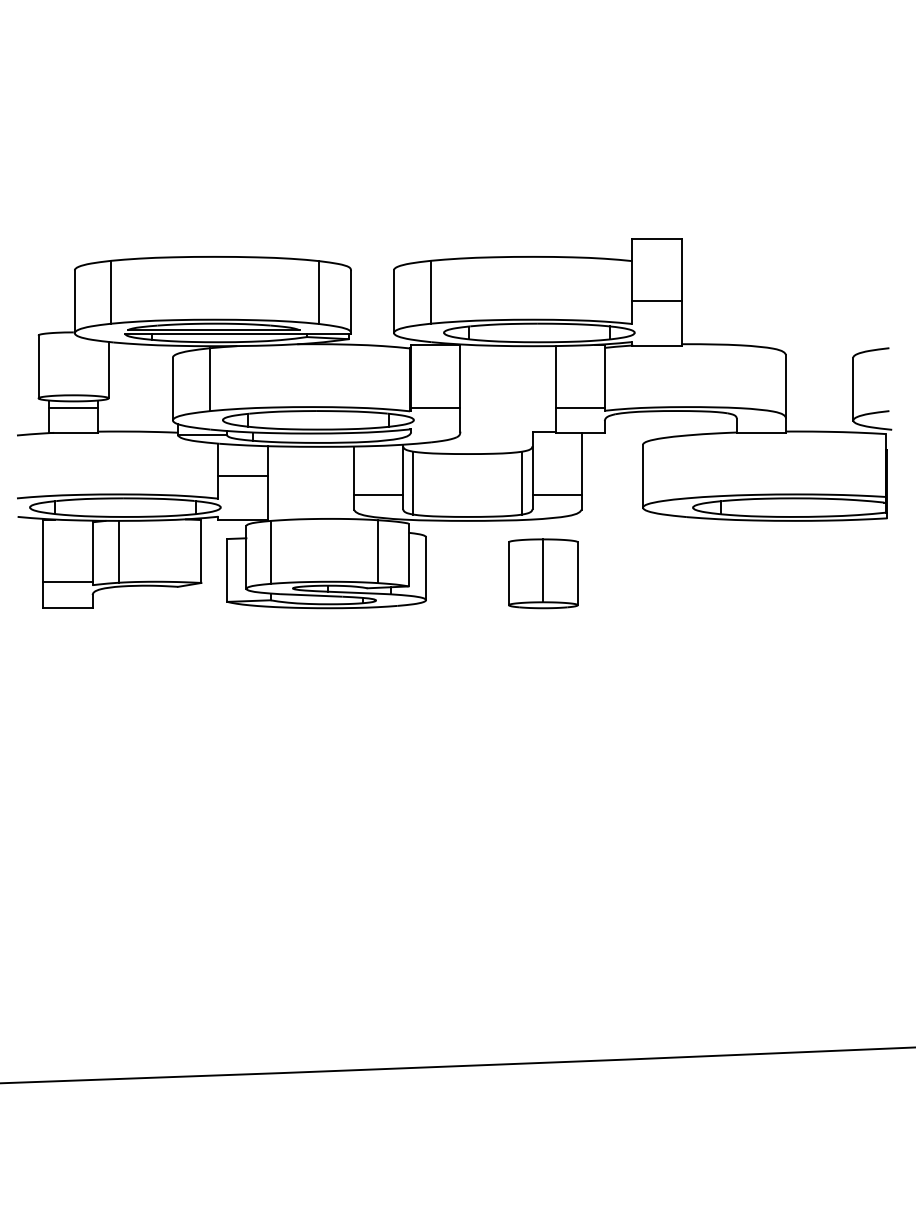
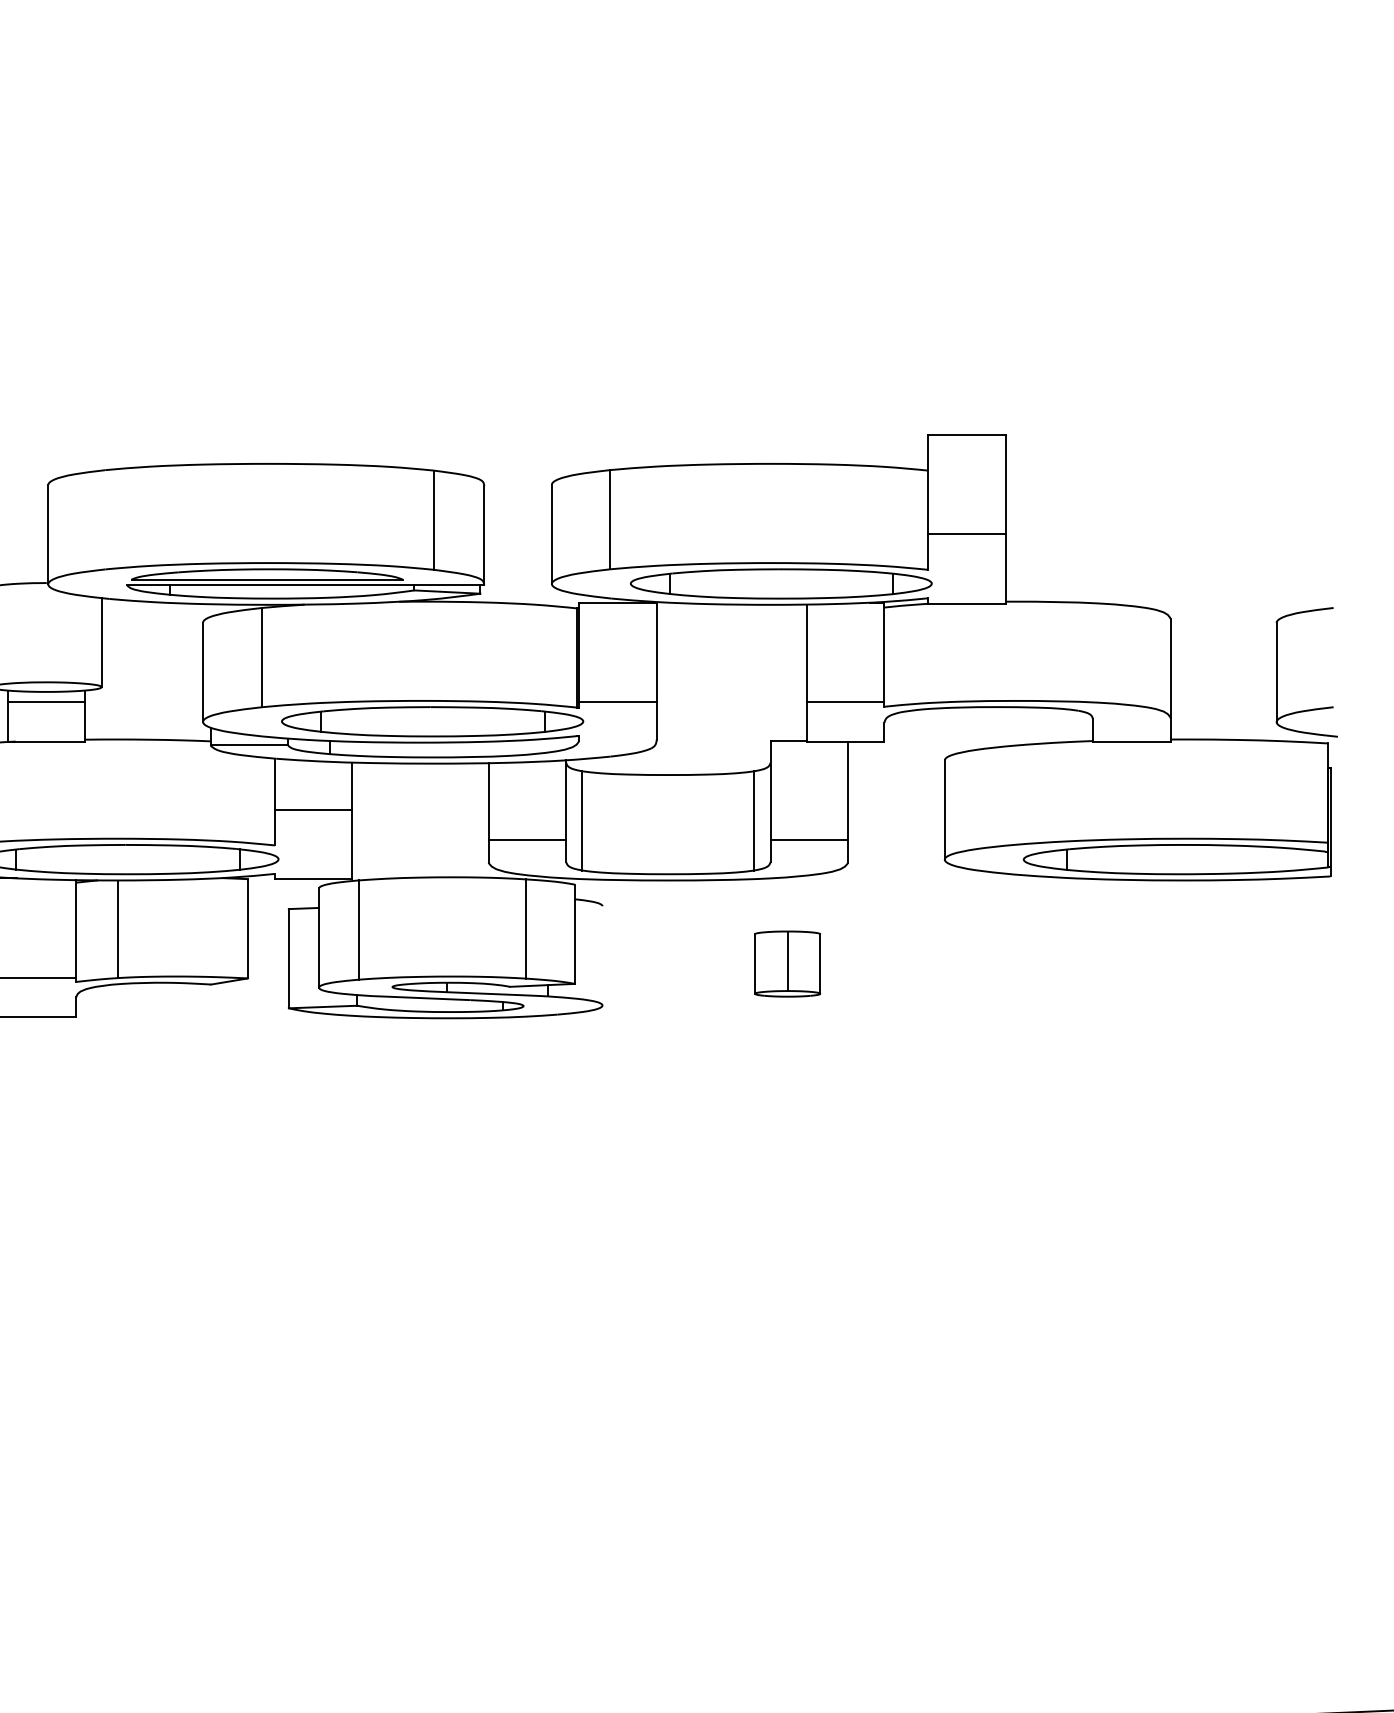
line: (111, 291) -> (106, 518), removed
line: (426, 568) -> (603, 955), removed
part: (543, 573) -> (787, 963), size x0.6

